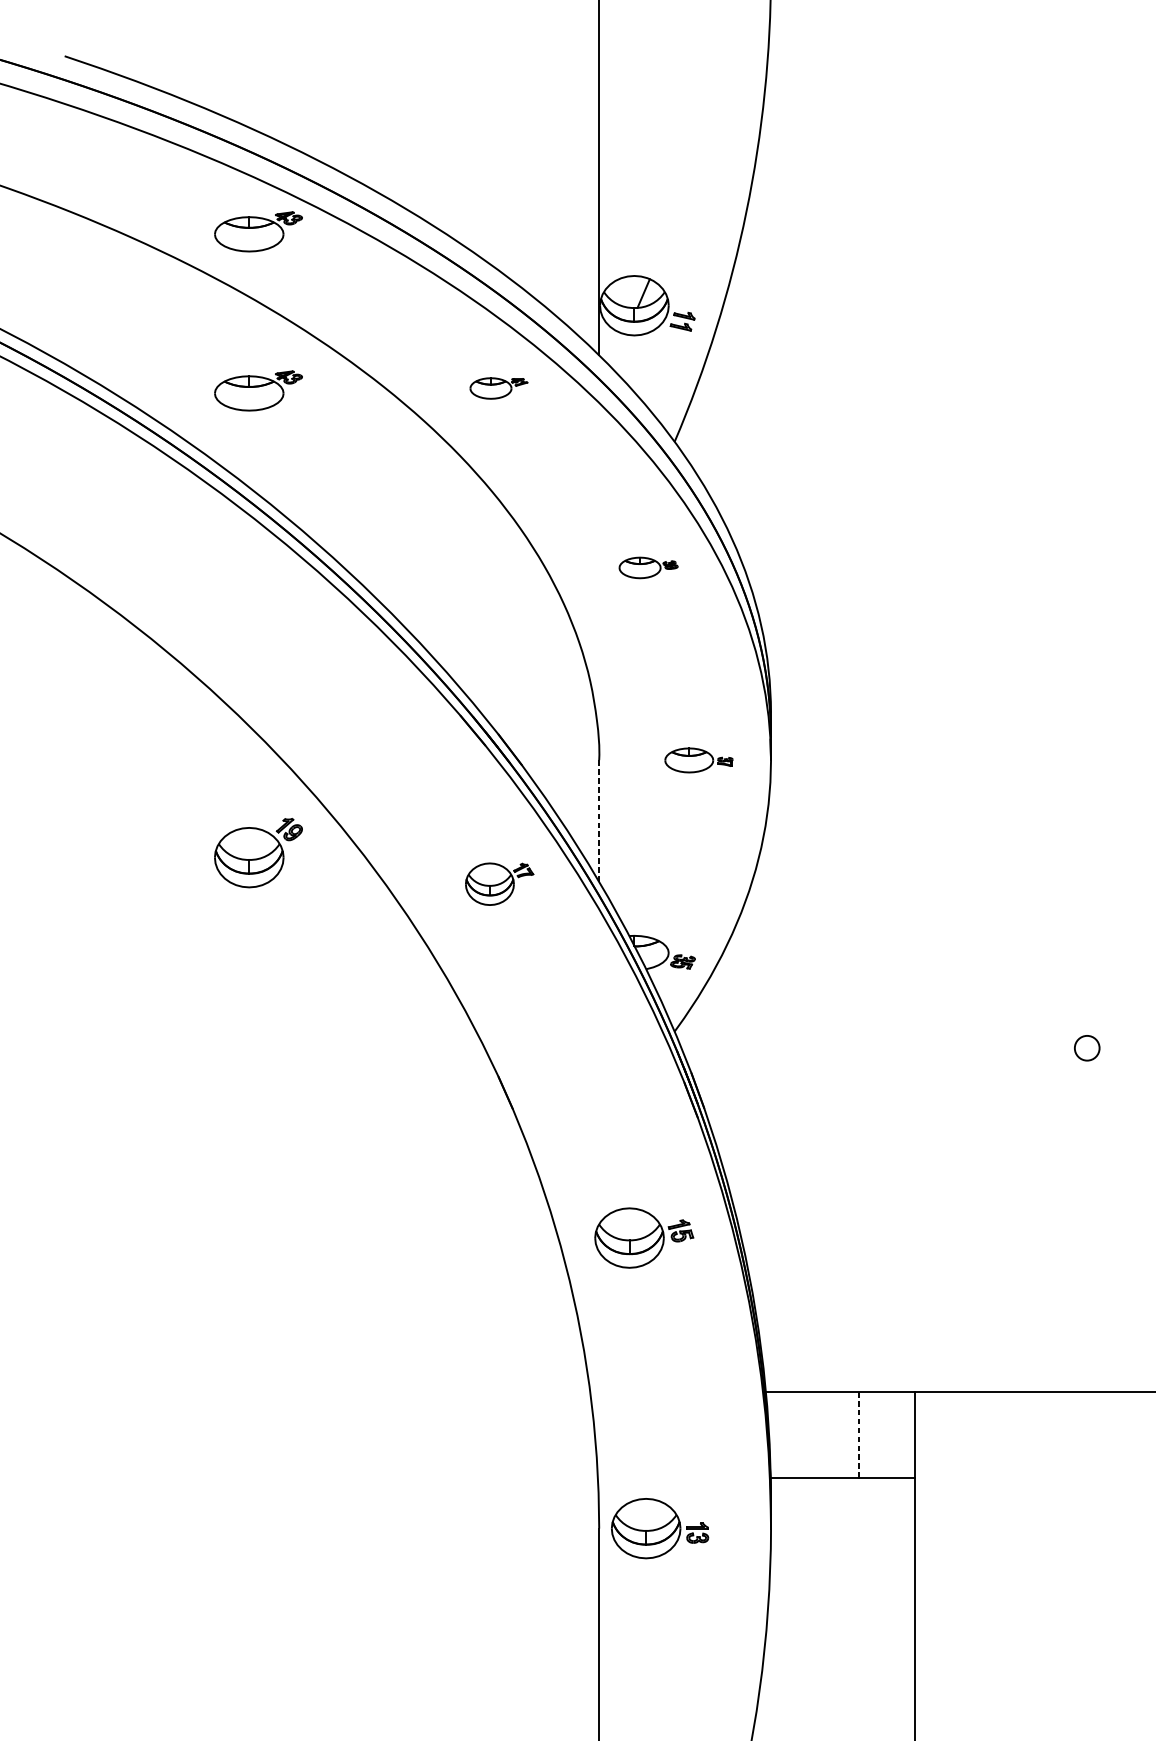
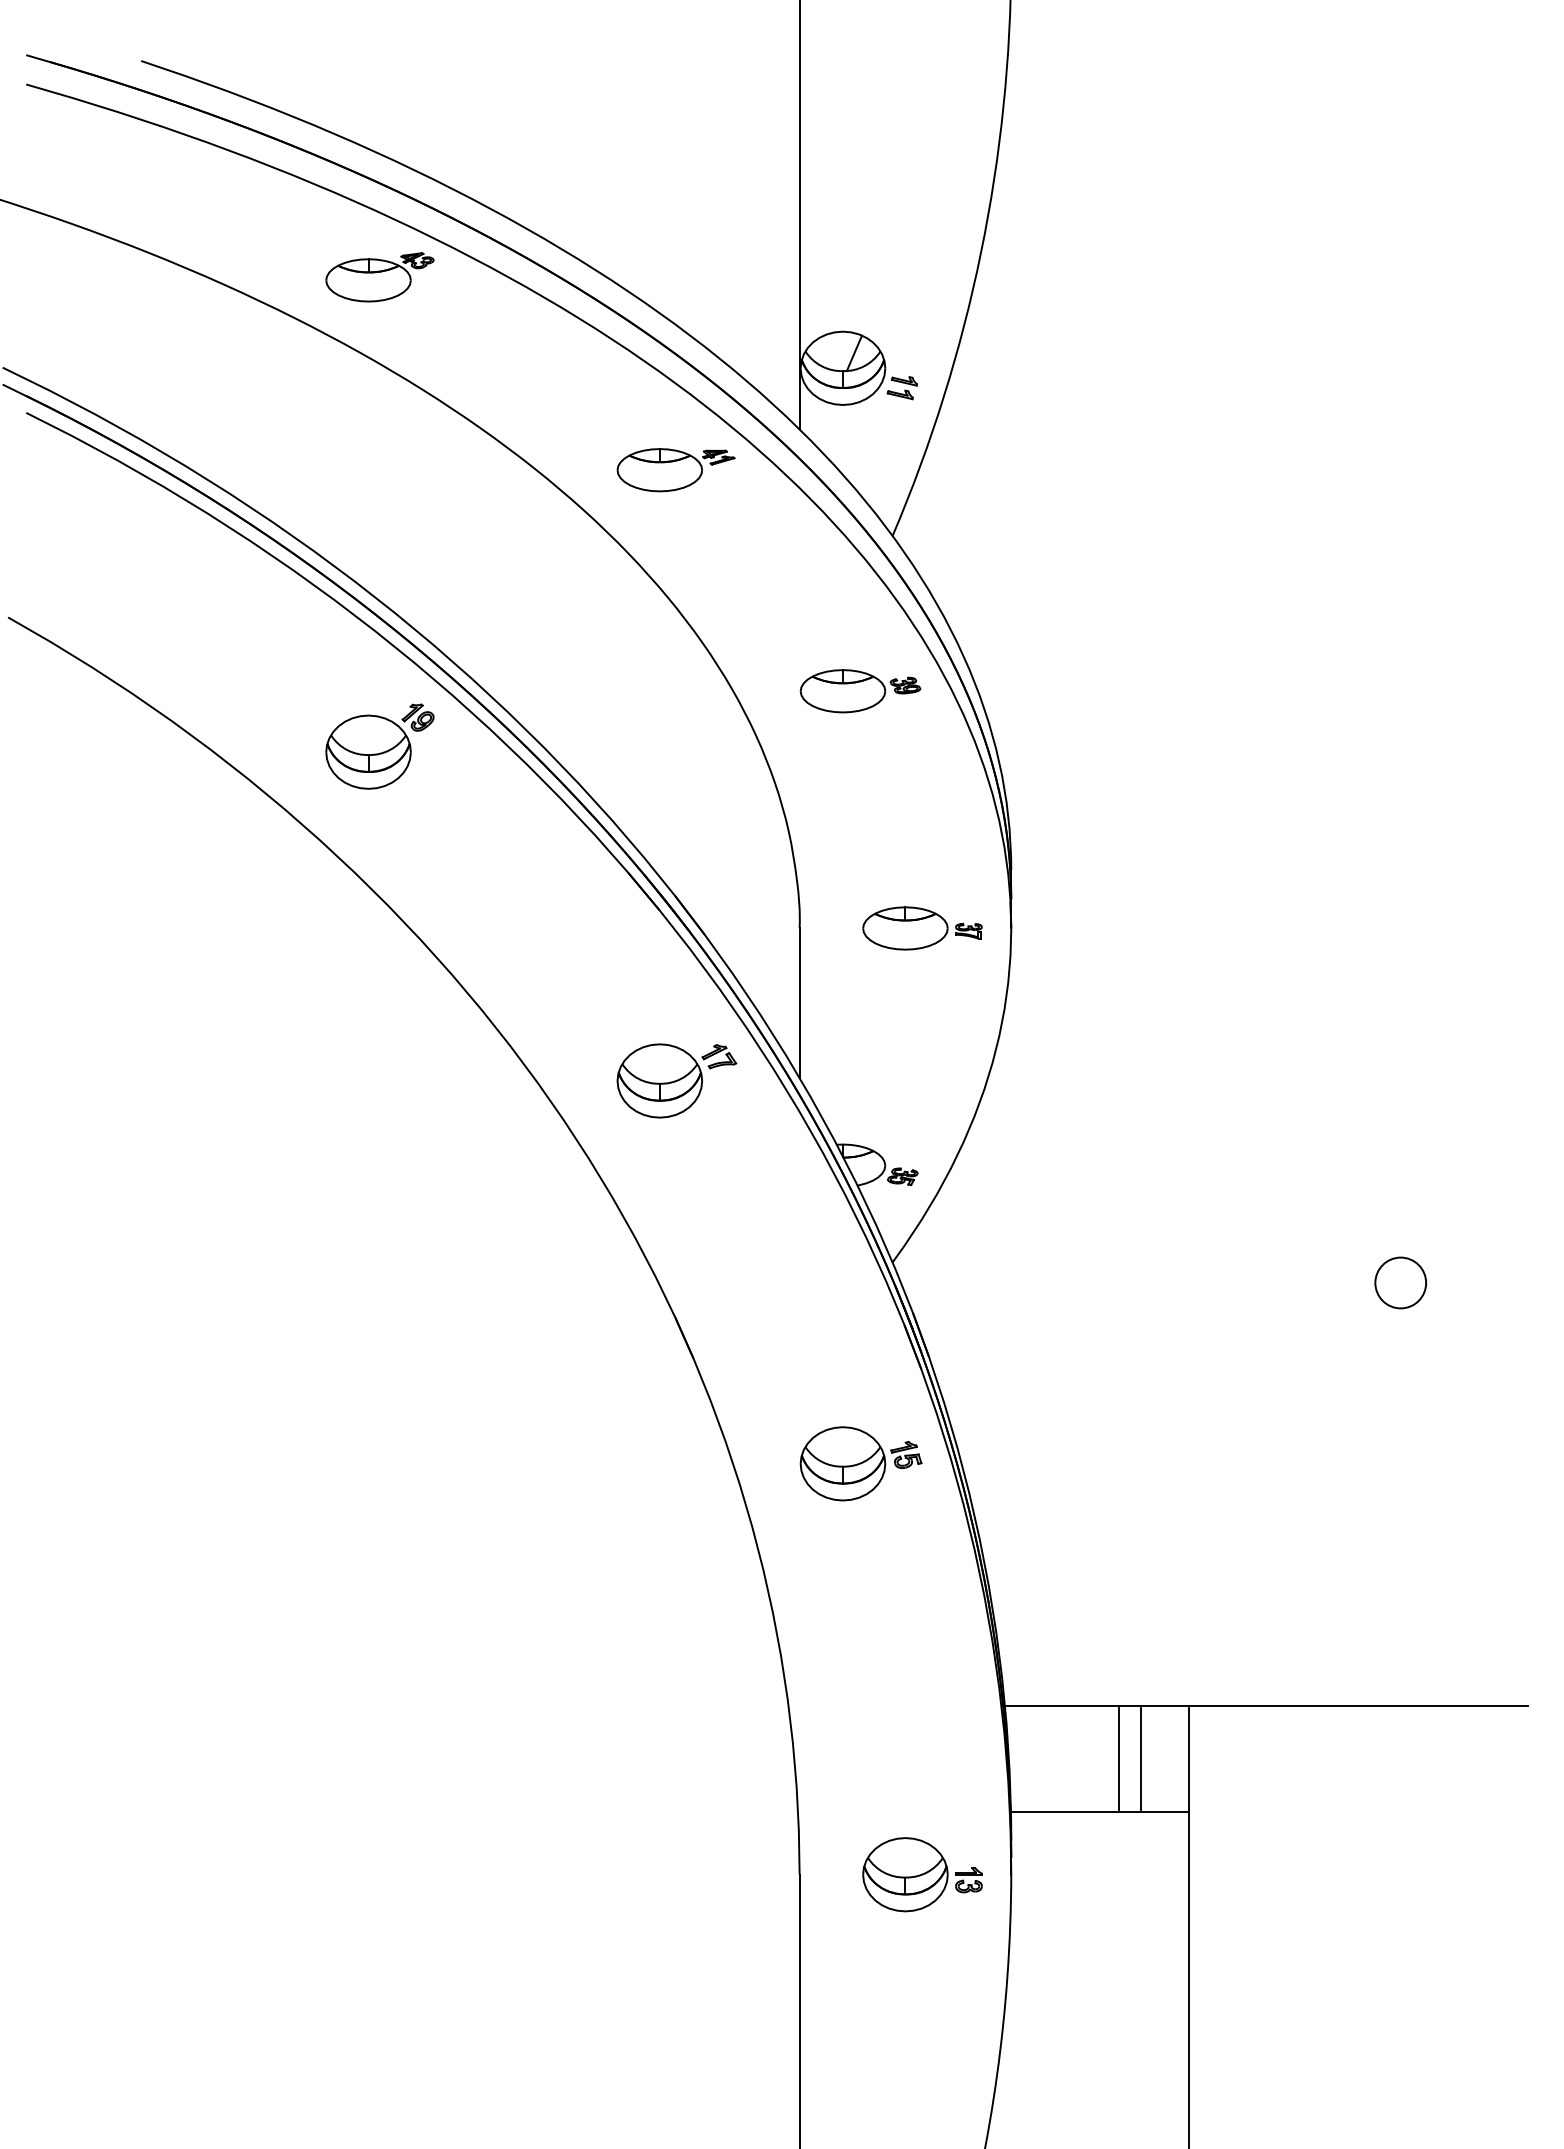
part: (498, 388) -> (675, 470), size x1.67
part: (258, 391) -> (379, 473), removed
part: (648, 568) -> (860, 691), size x1.67
part: (698, 760) -> (922, 928), size x1.43
line: (599, 821) -> (799, 1003), dashed -> solid
part: (258, 853) -> (379, 746), moved
part: (499, 883) -> (676, 1080), size x1.43
circle: (1087, 1047) -> (1400, 1282), size x1.67
part: (643, 1237) -> (860, 1463), moved
line: (858, 1435) -> (1119, 1759), dashed -> solid
line: (875, 1435) -> (1140, 1759), added
part: (659, 1528) -> (922, 1874), moved

